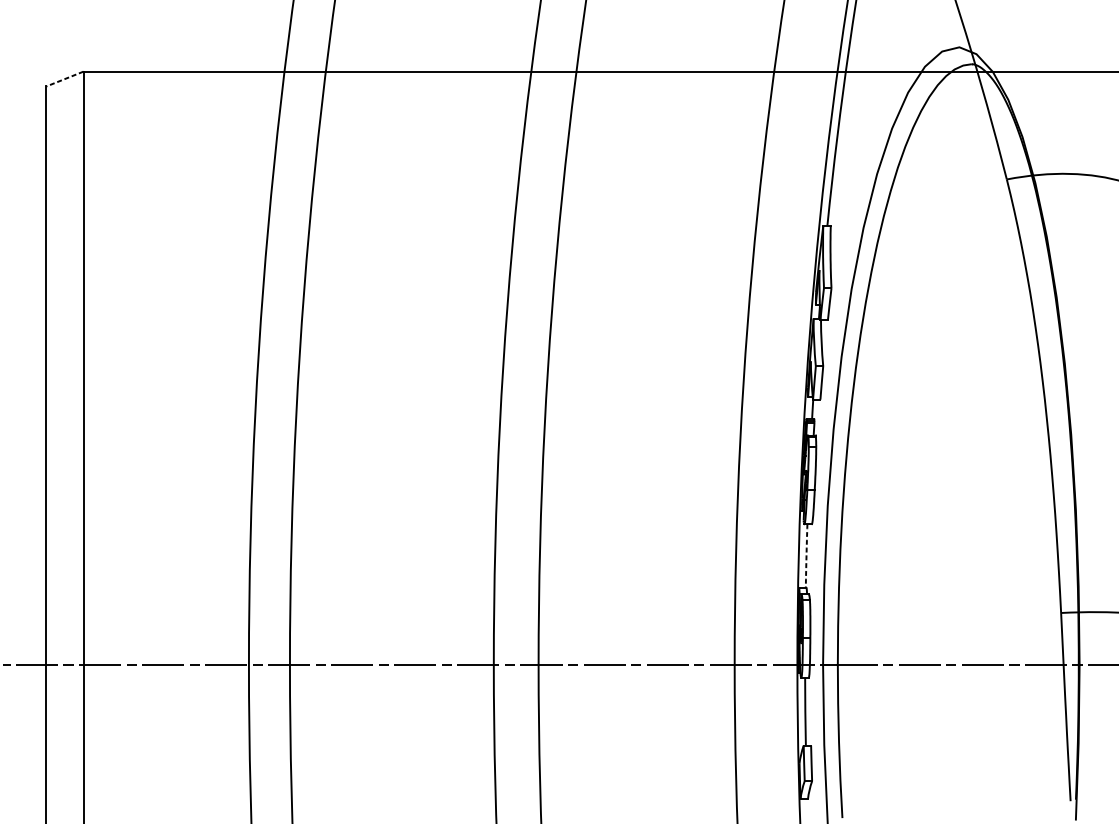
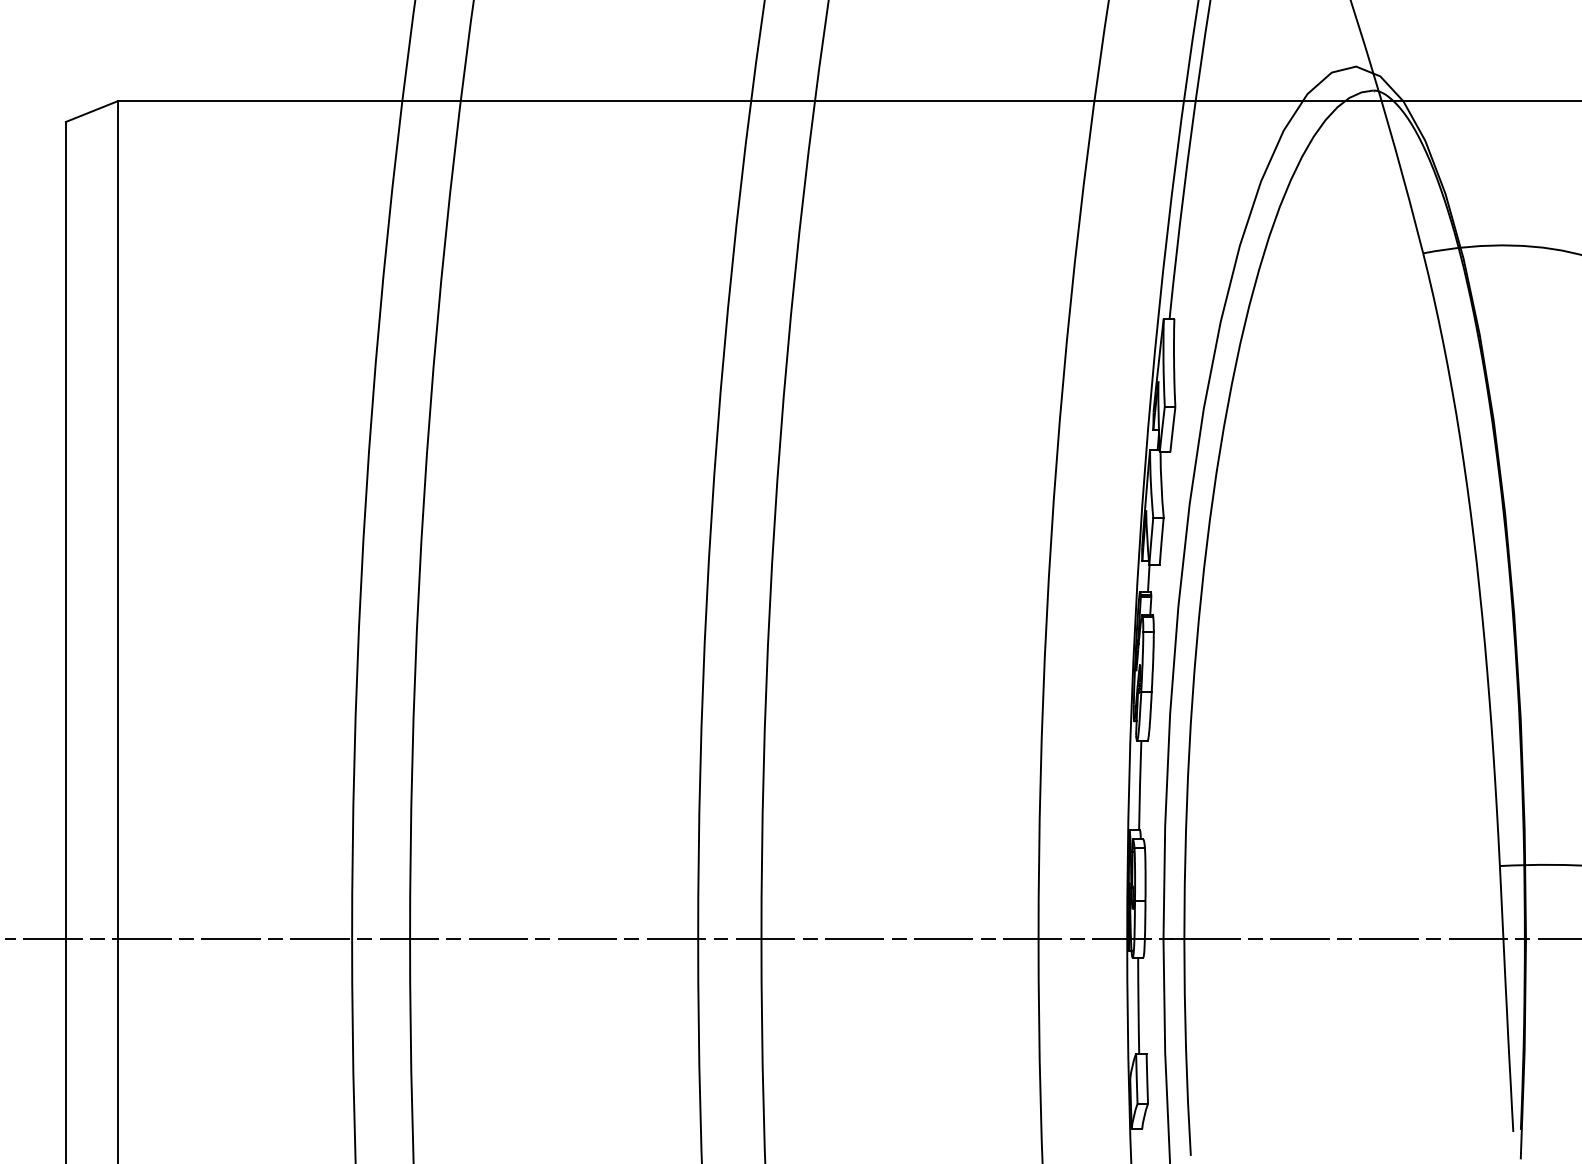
line: (64, 79) -> (91, 111), dashed -> solid
arc: (806, 555) -> (1140, 785), dashed -> solid

